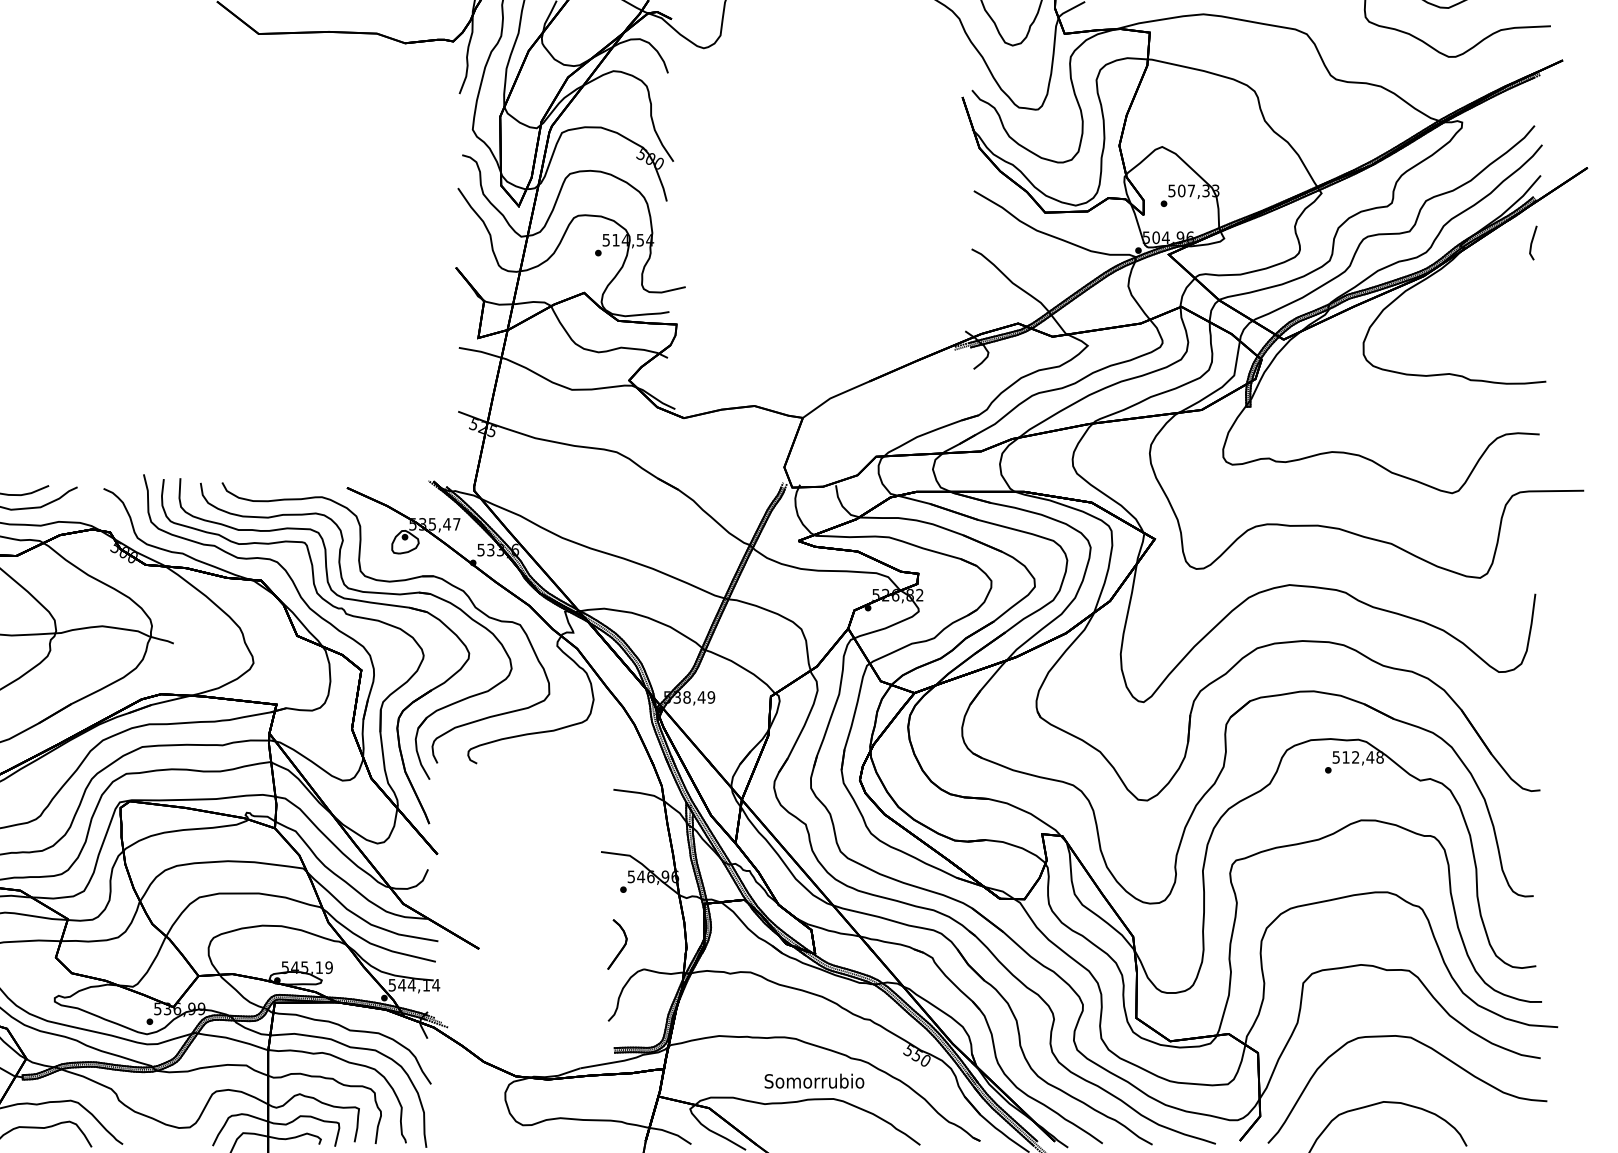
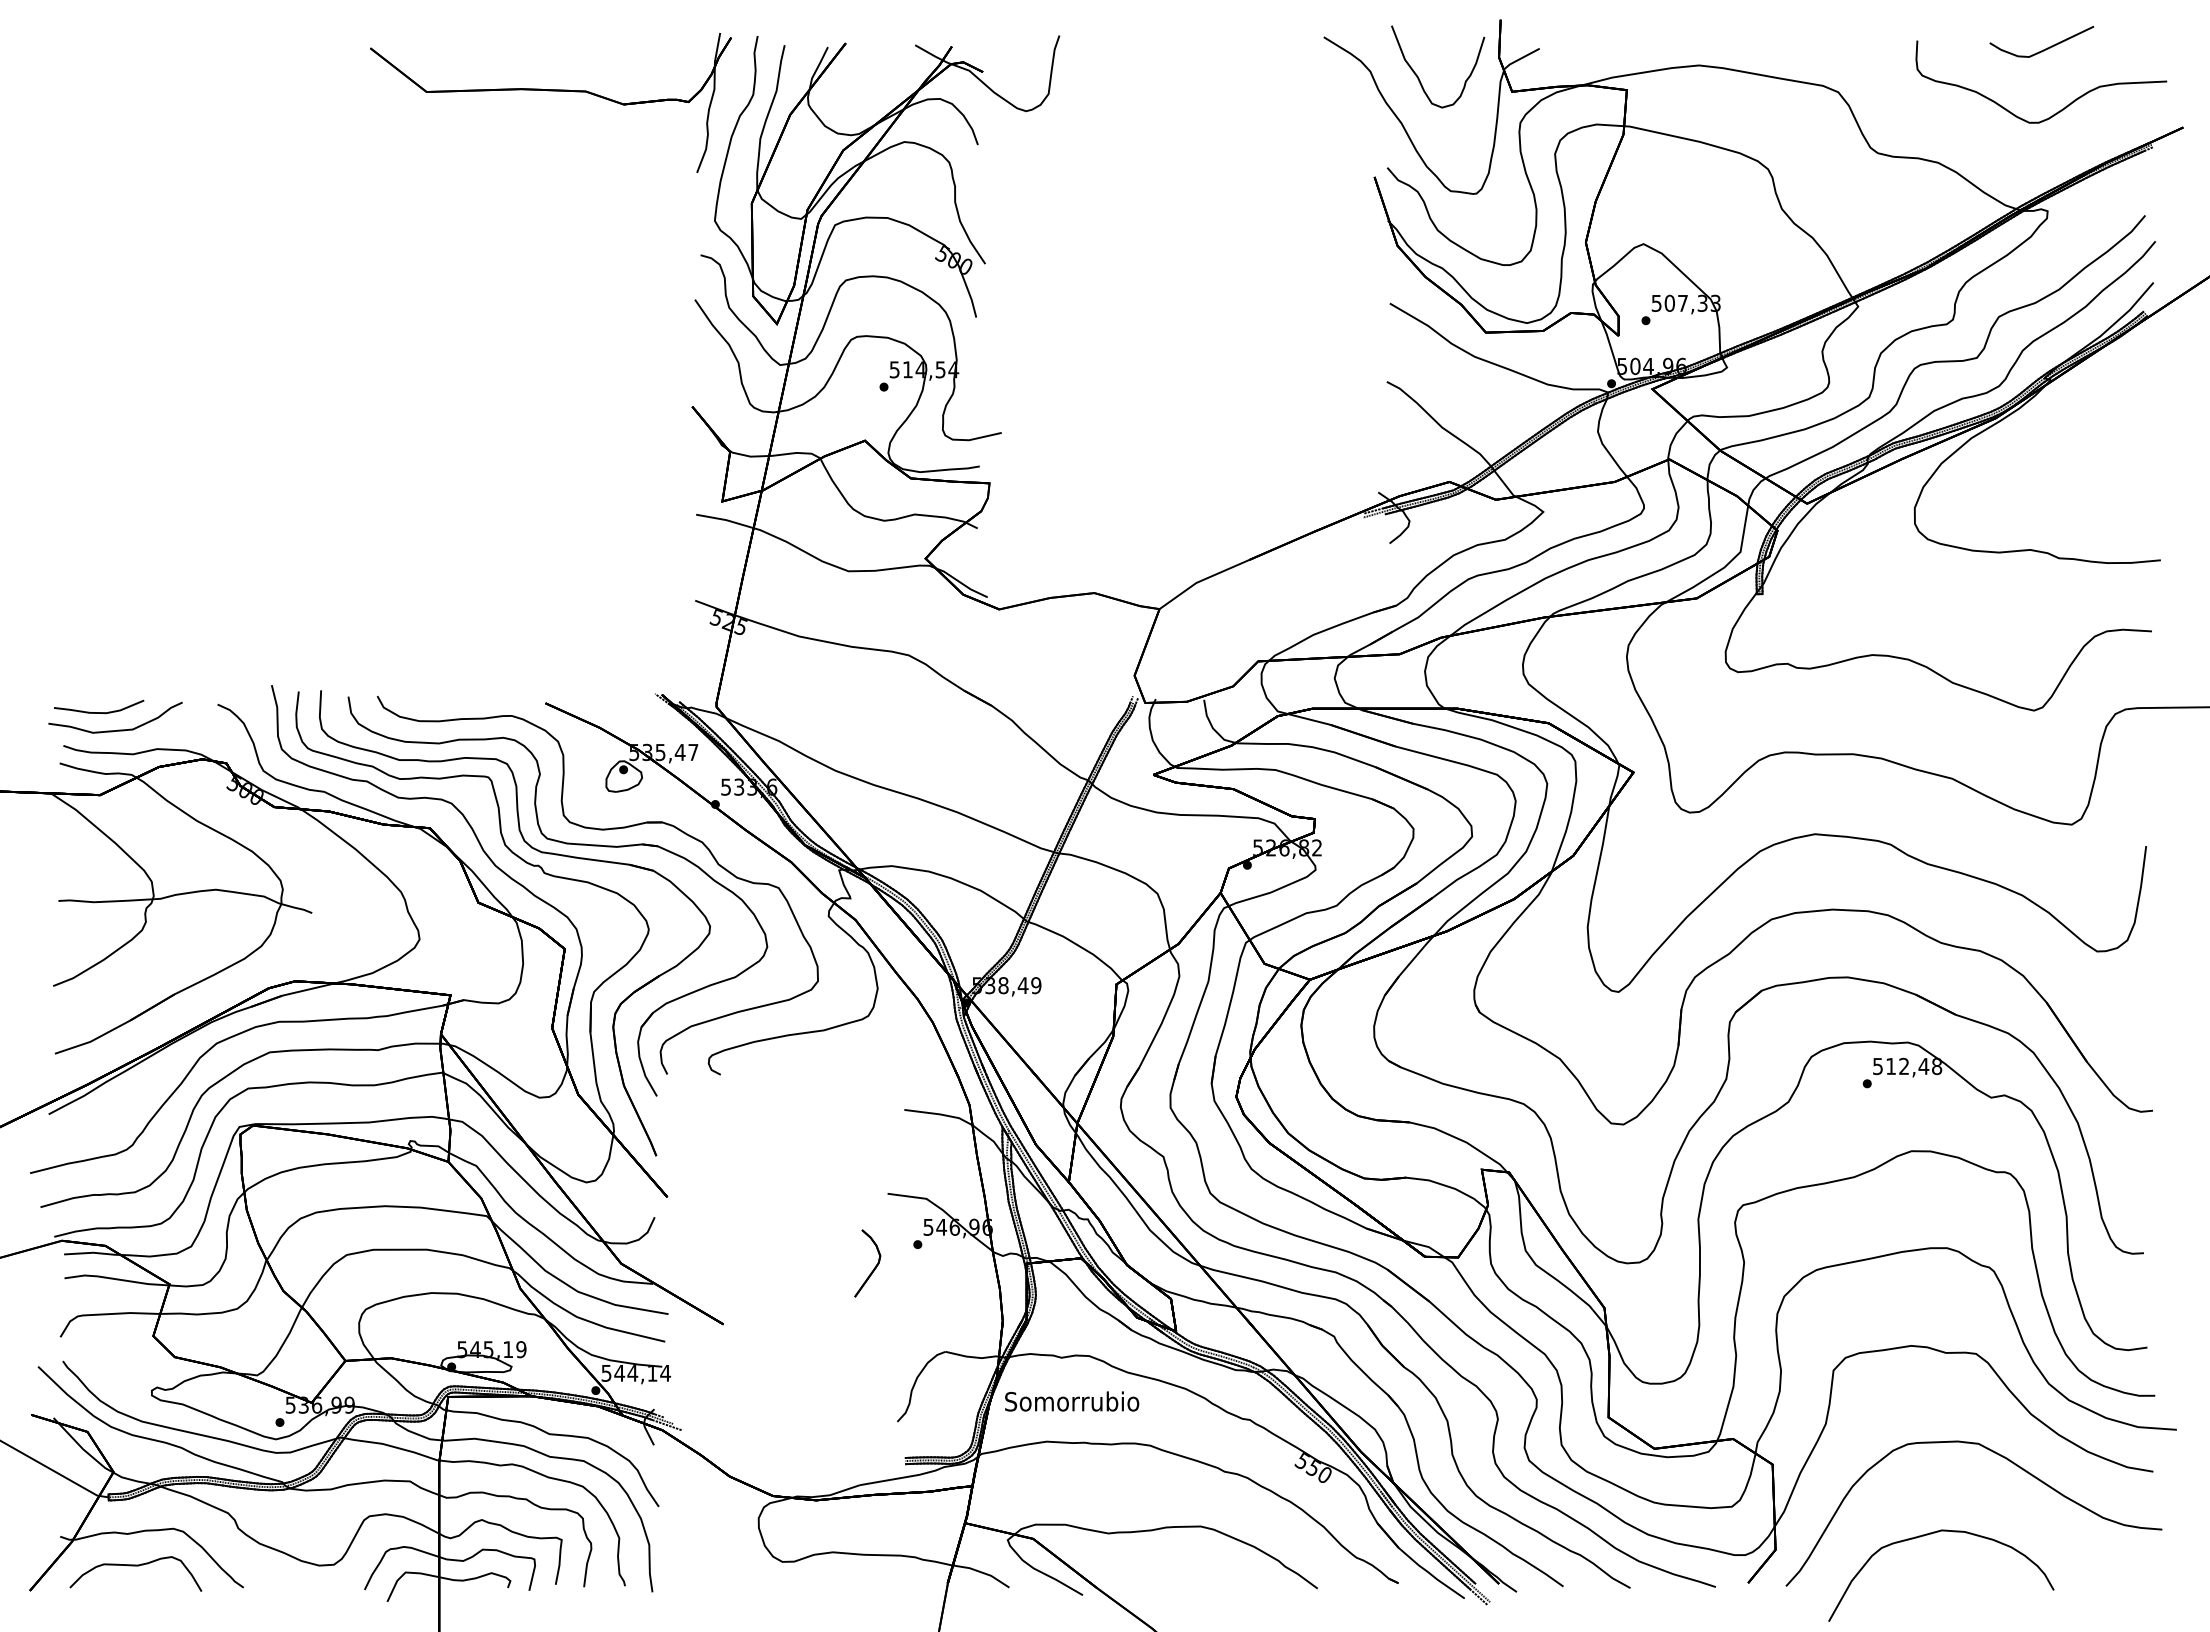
part: (1533, 242) -> (2143, 373), removed
part: (621, 948) -> (873, 1268), moved
text: (814, 1081) -> (1072, 1401), moved

